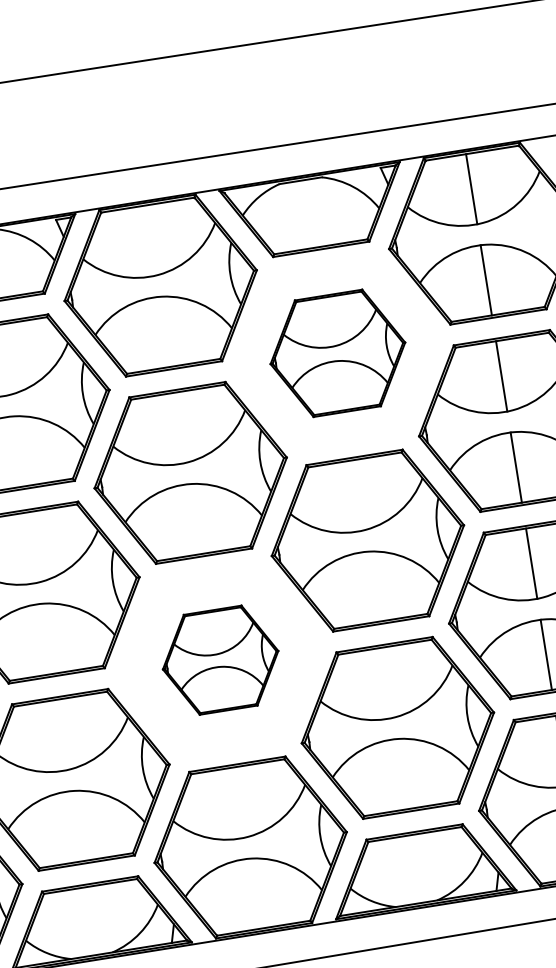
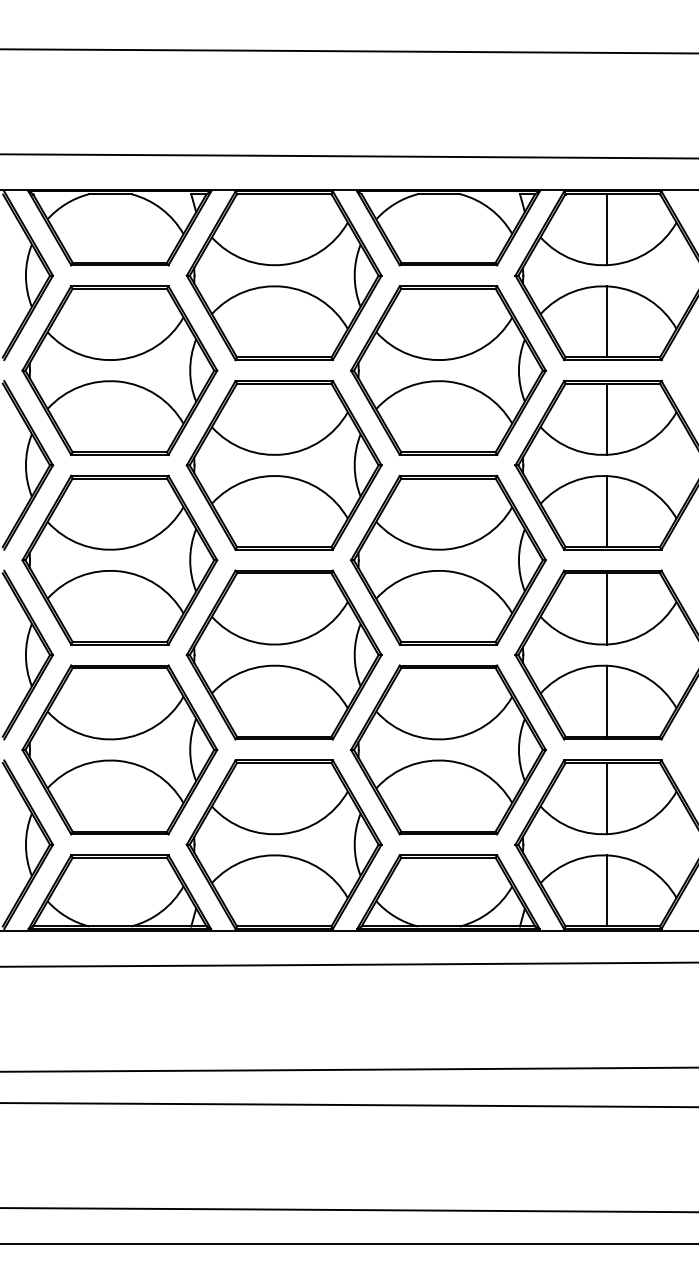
part: (337, 353) -> (448, 370), size x1.43
part: (219, 659) -> (283, 654), size x1.67

